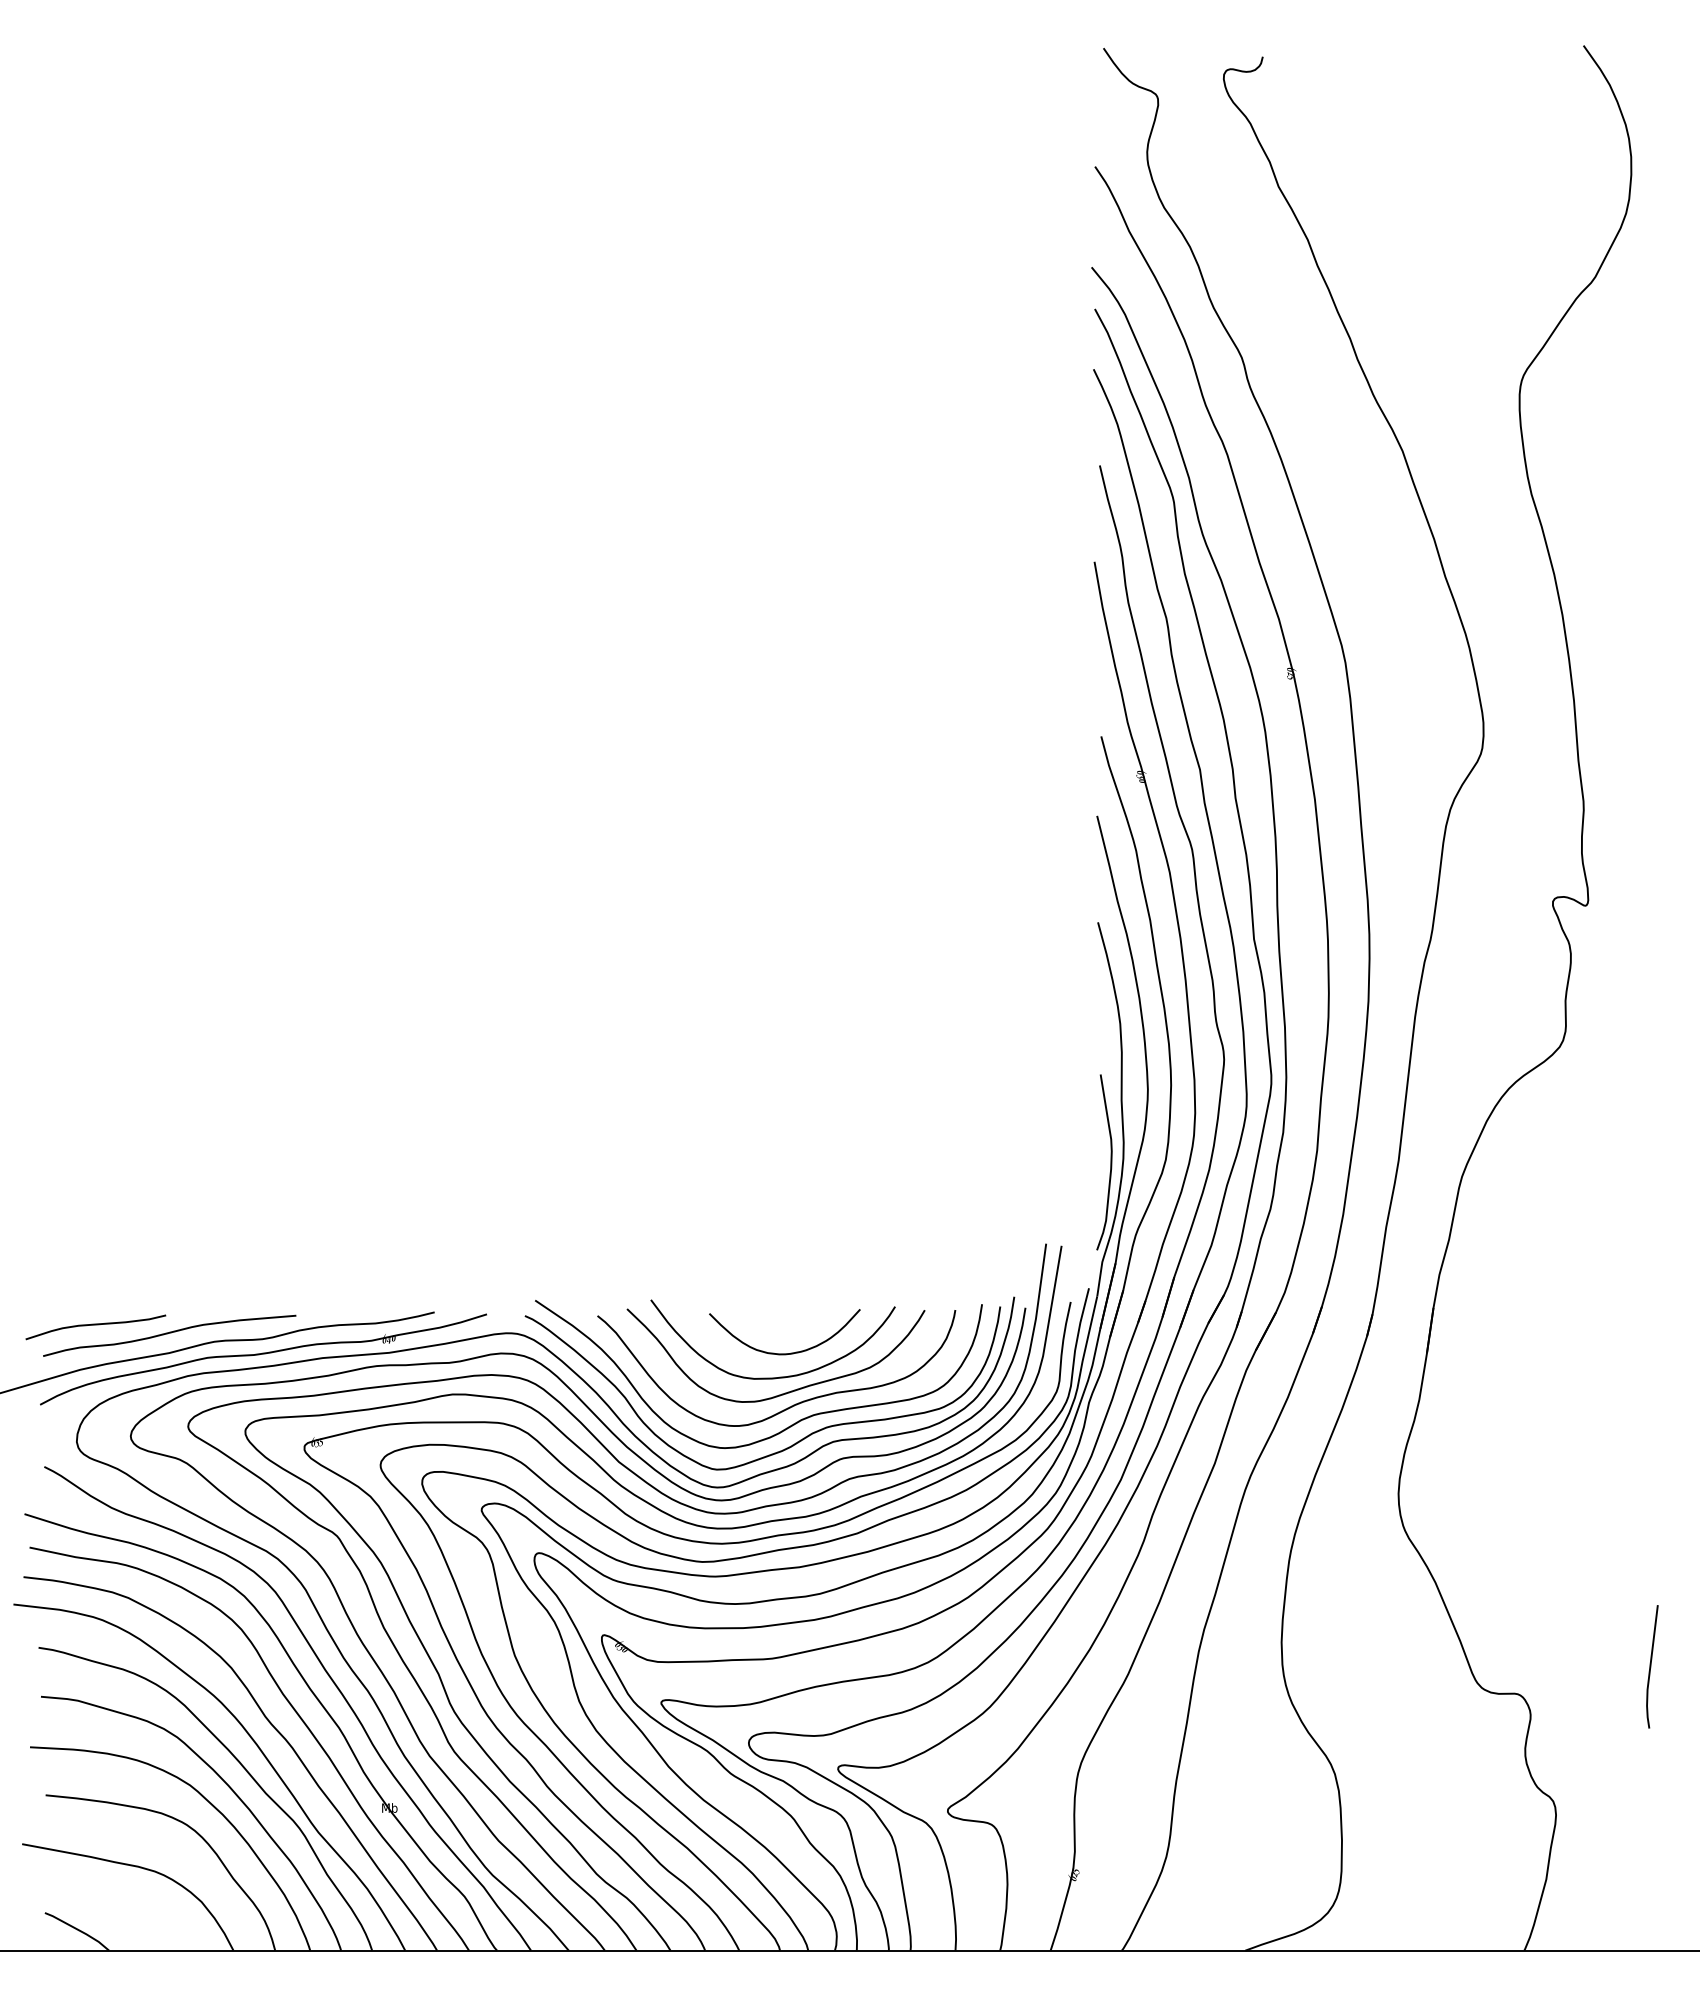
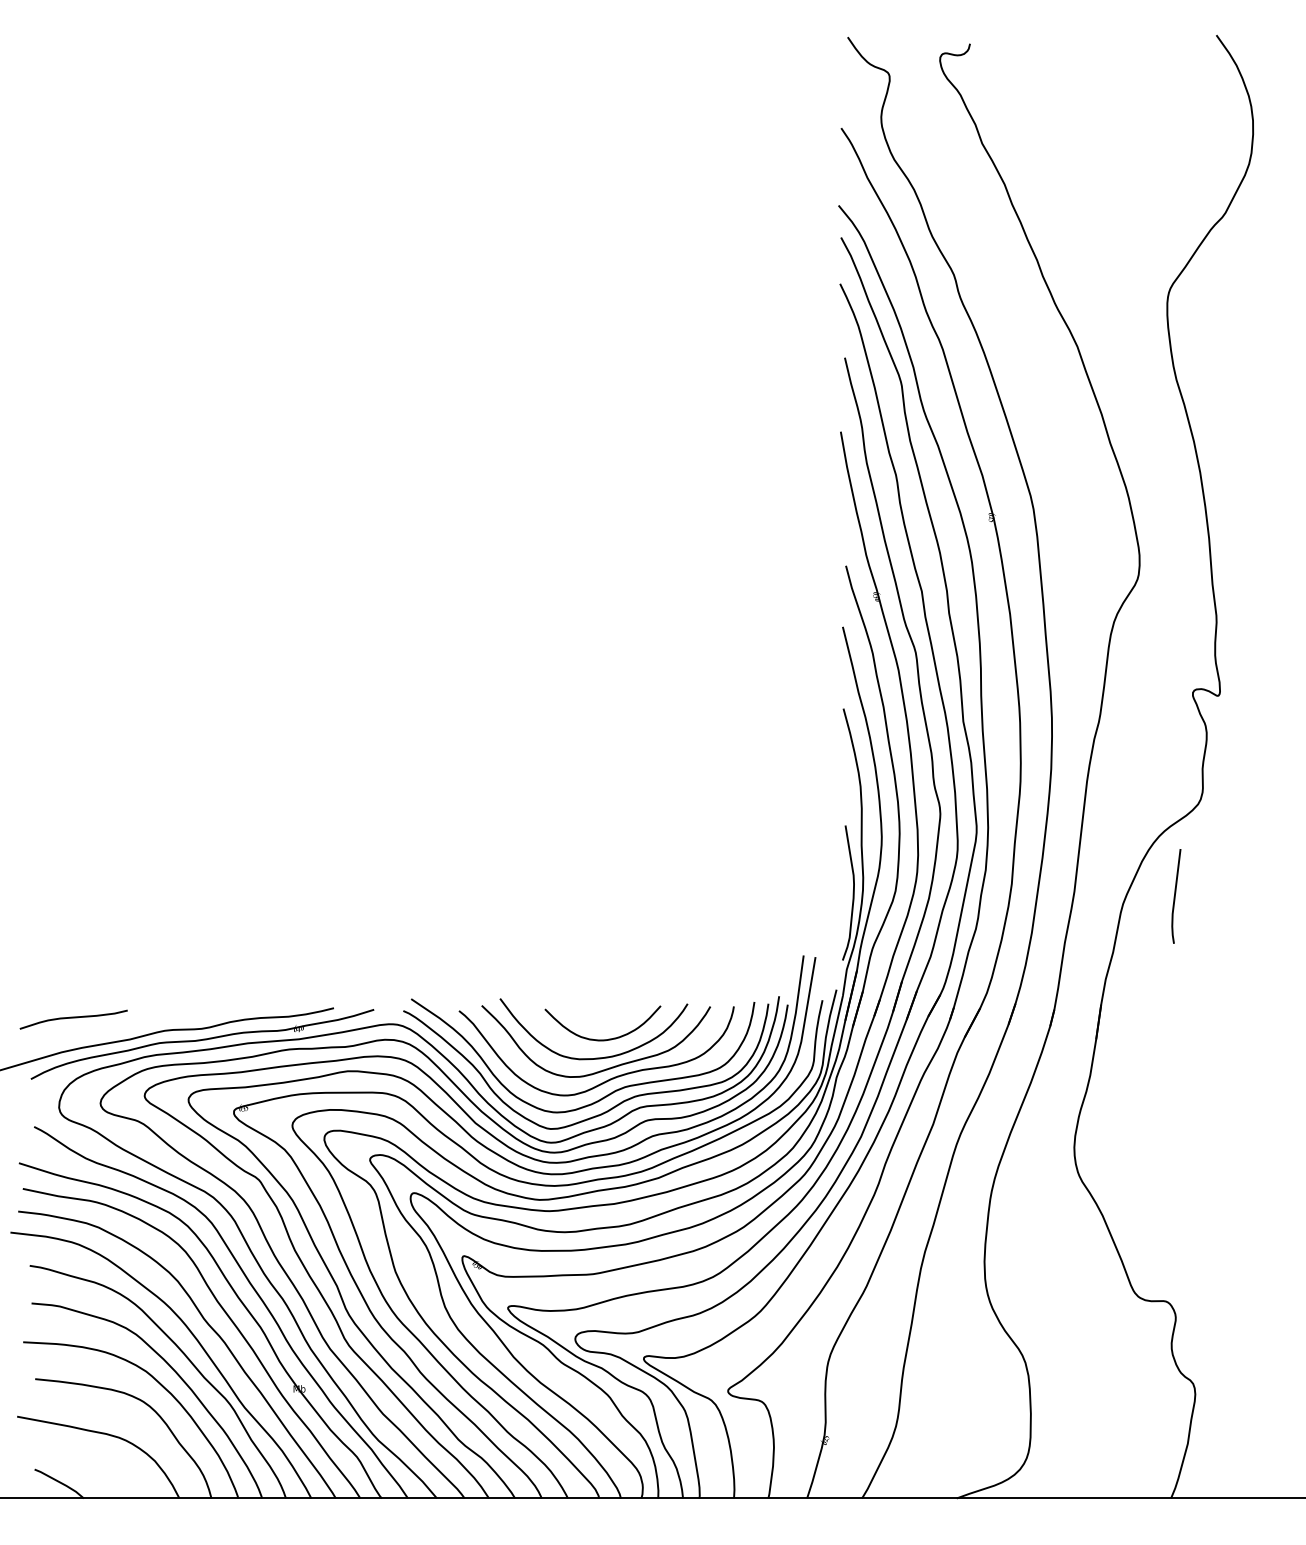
curve: (169, 1333) -> (130, 1024), removed
line: (1651, 1666) -> (1175, 896), moved

